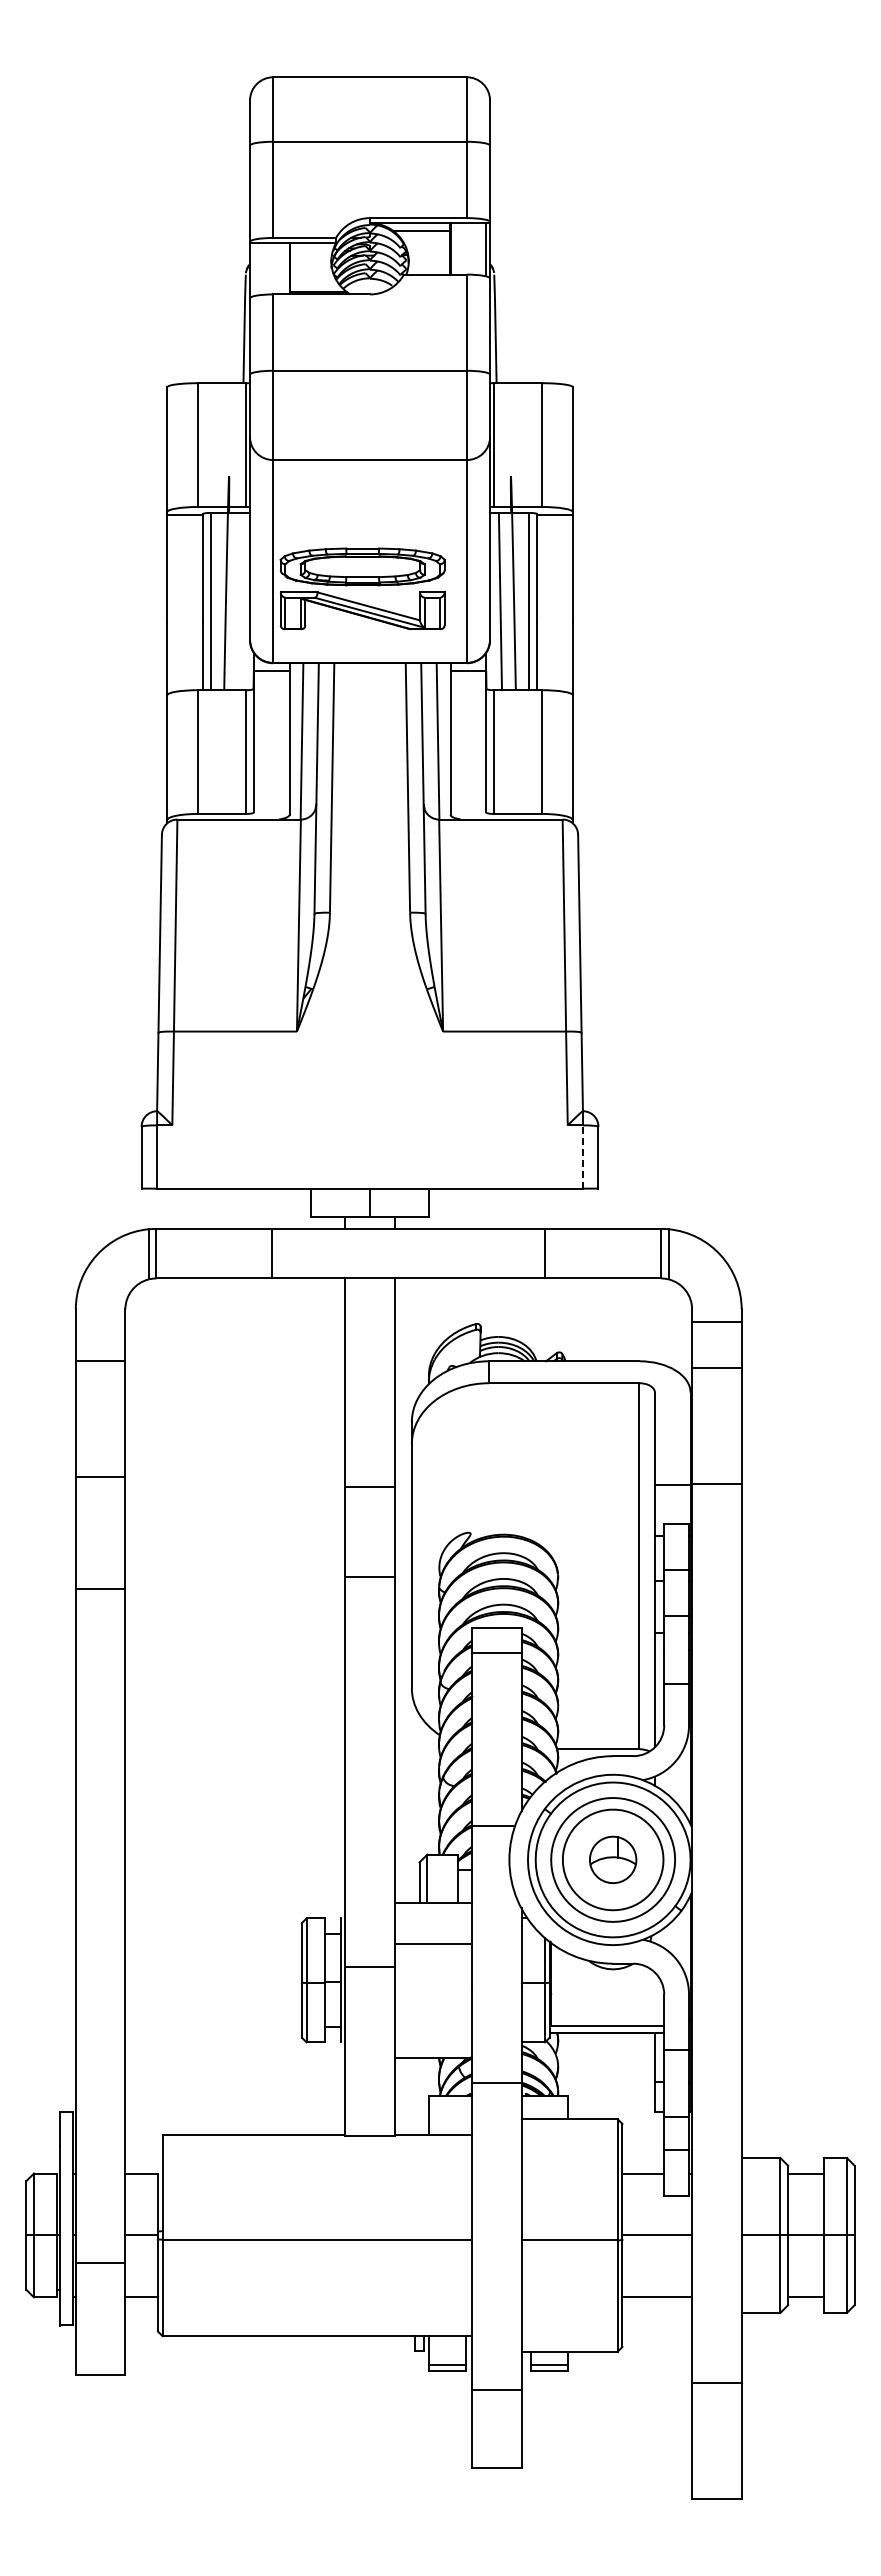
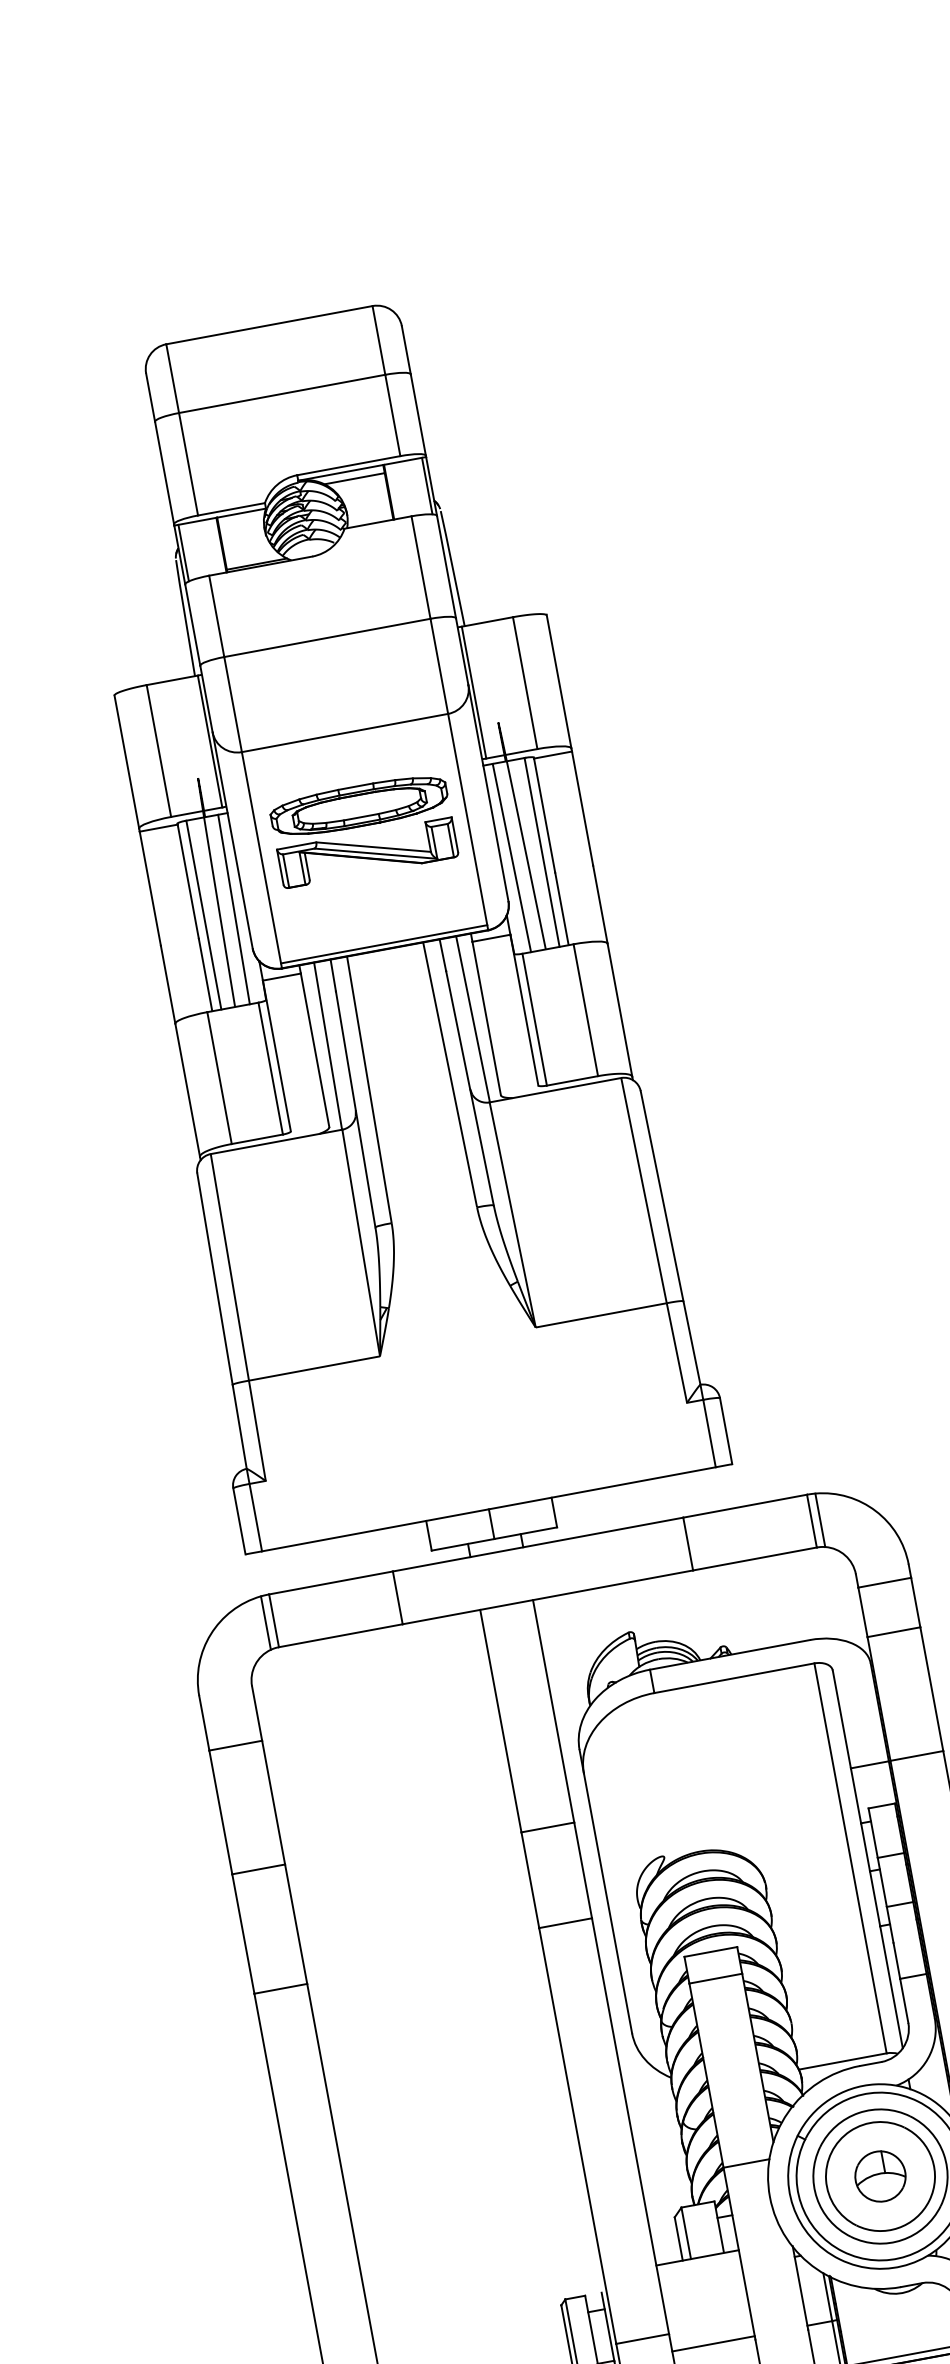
line: (253, 269) -> (183, 553), added
part: (362, 588) -> (363, 829), moved
line: (239, 601) -> (233, 909), added
line: (369, 658) -> (383, 944), added
line: (582, 1157) -> (709, 1434), dashed -> solid
line: (433, 1943) -> (713, 2343), moved

